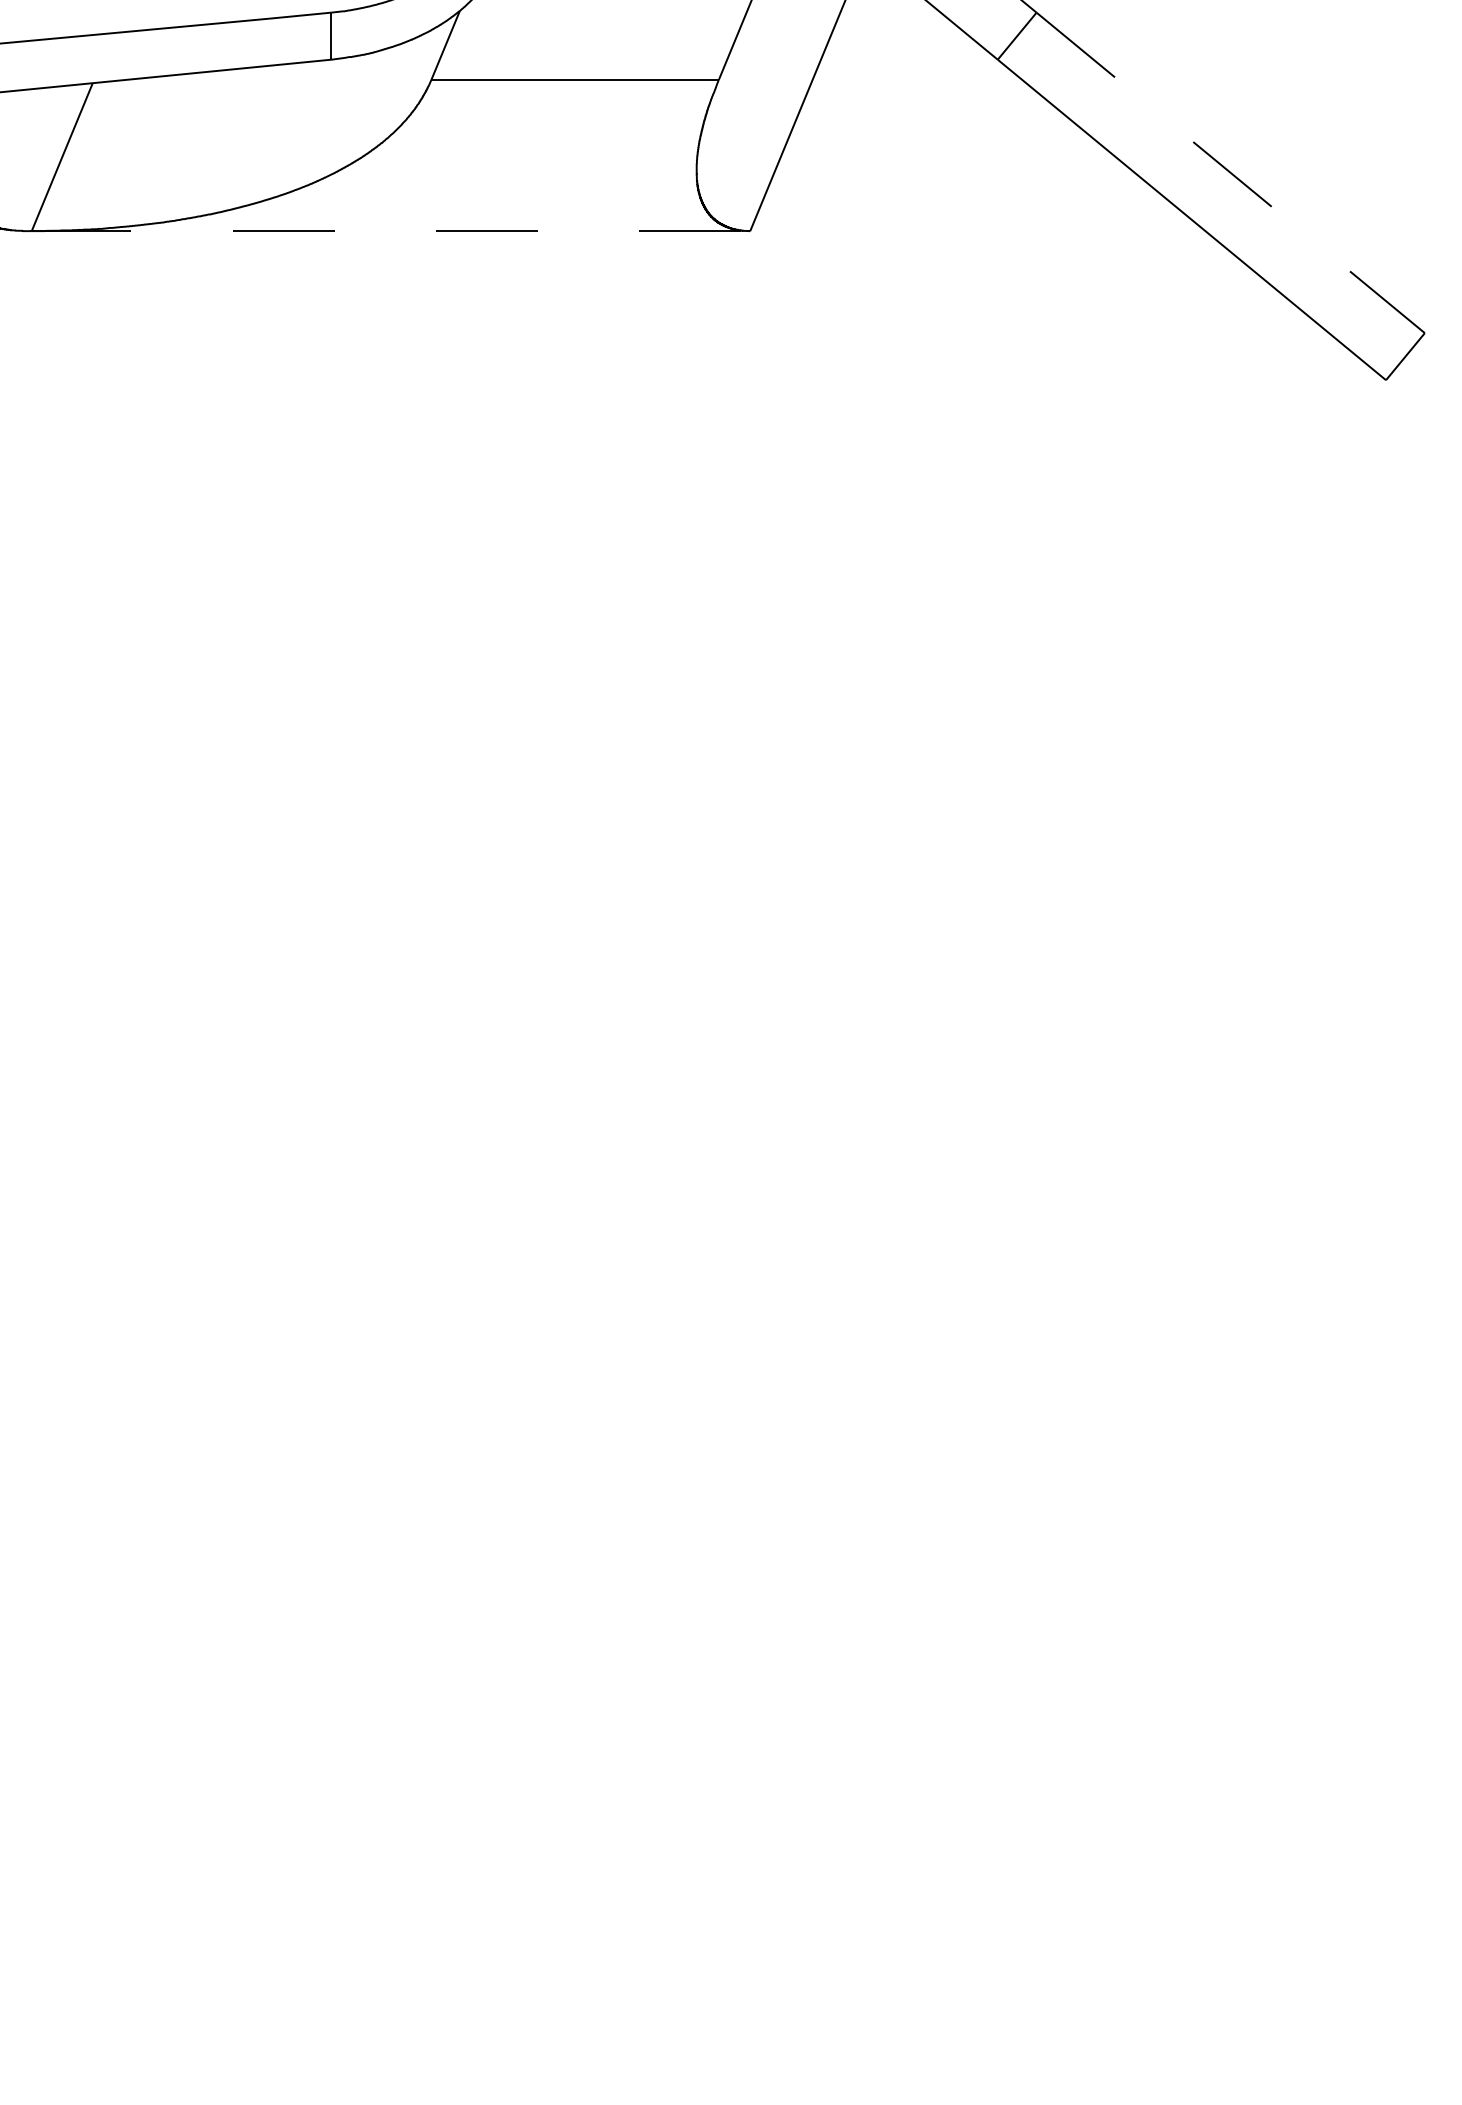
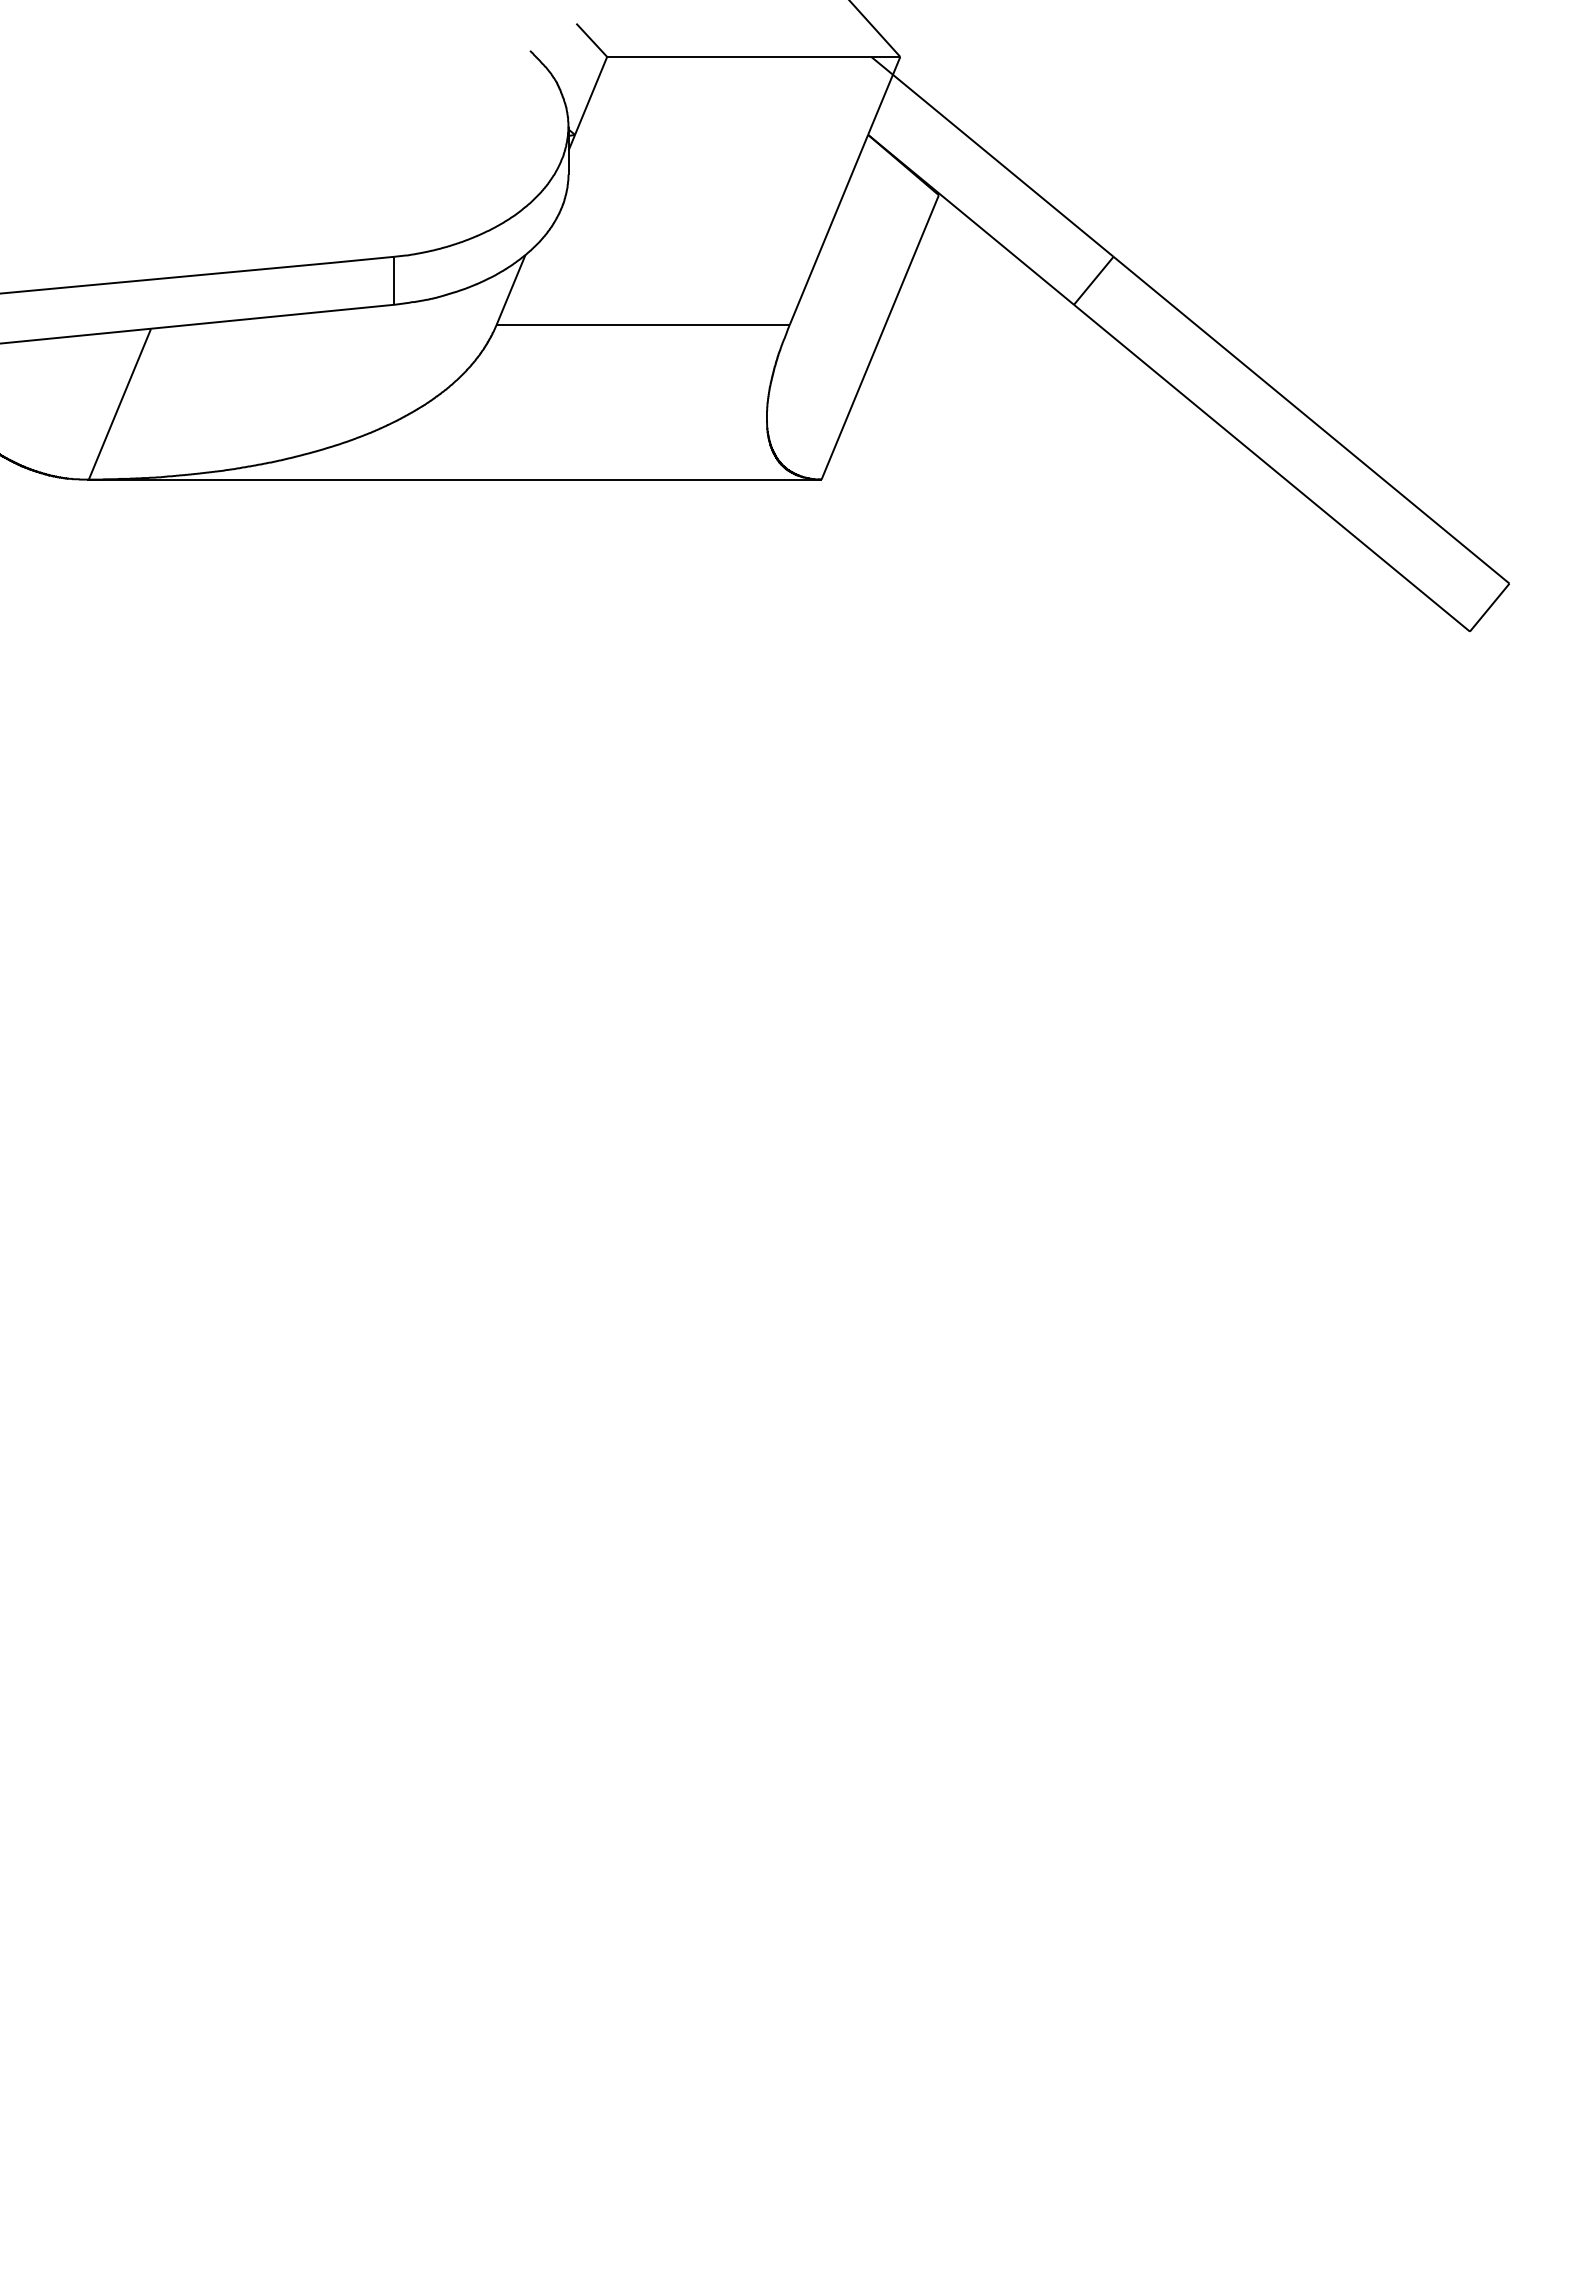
line: (1230, 173) -> (1311, 420), dashed -> solid
line: (389, 231) -> (453, 479), dashed -> solid

